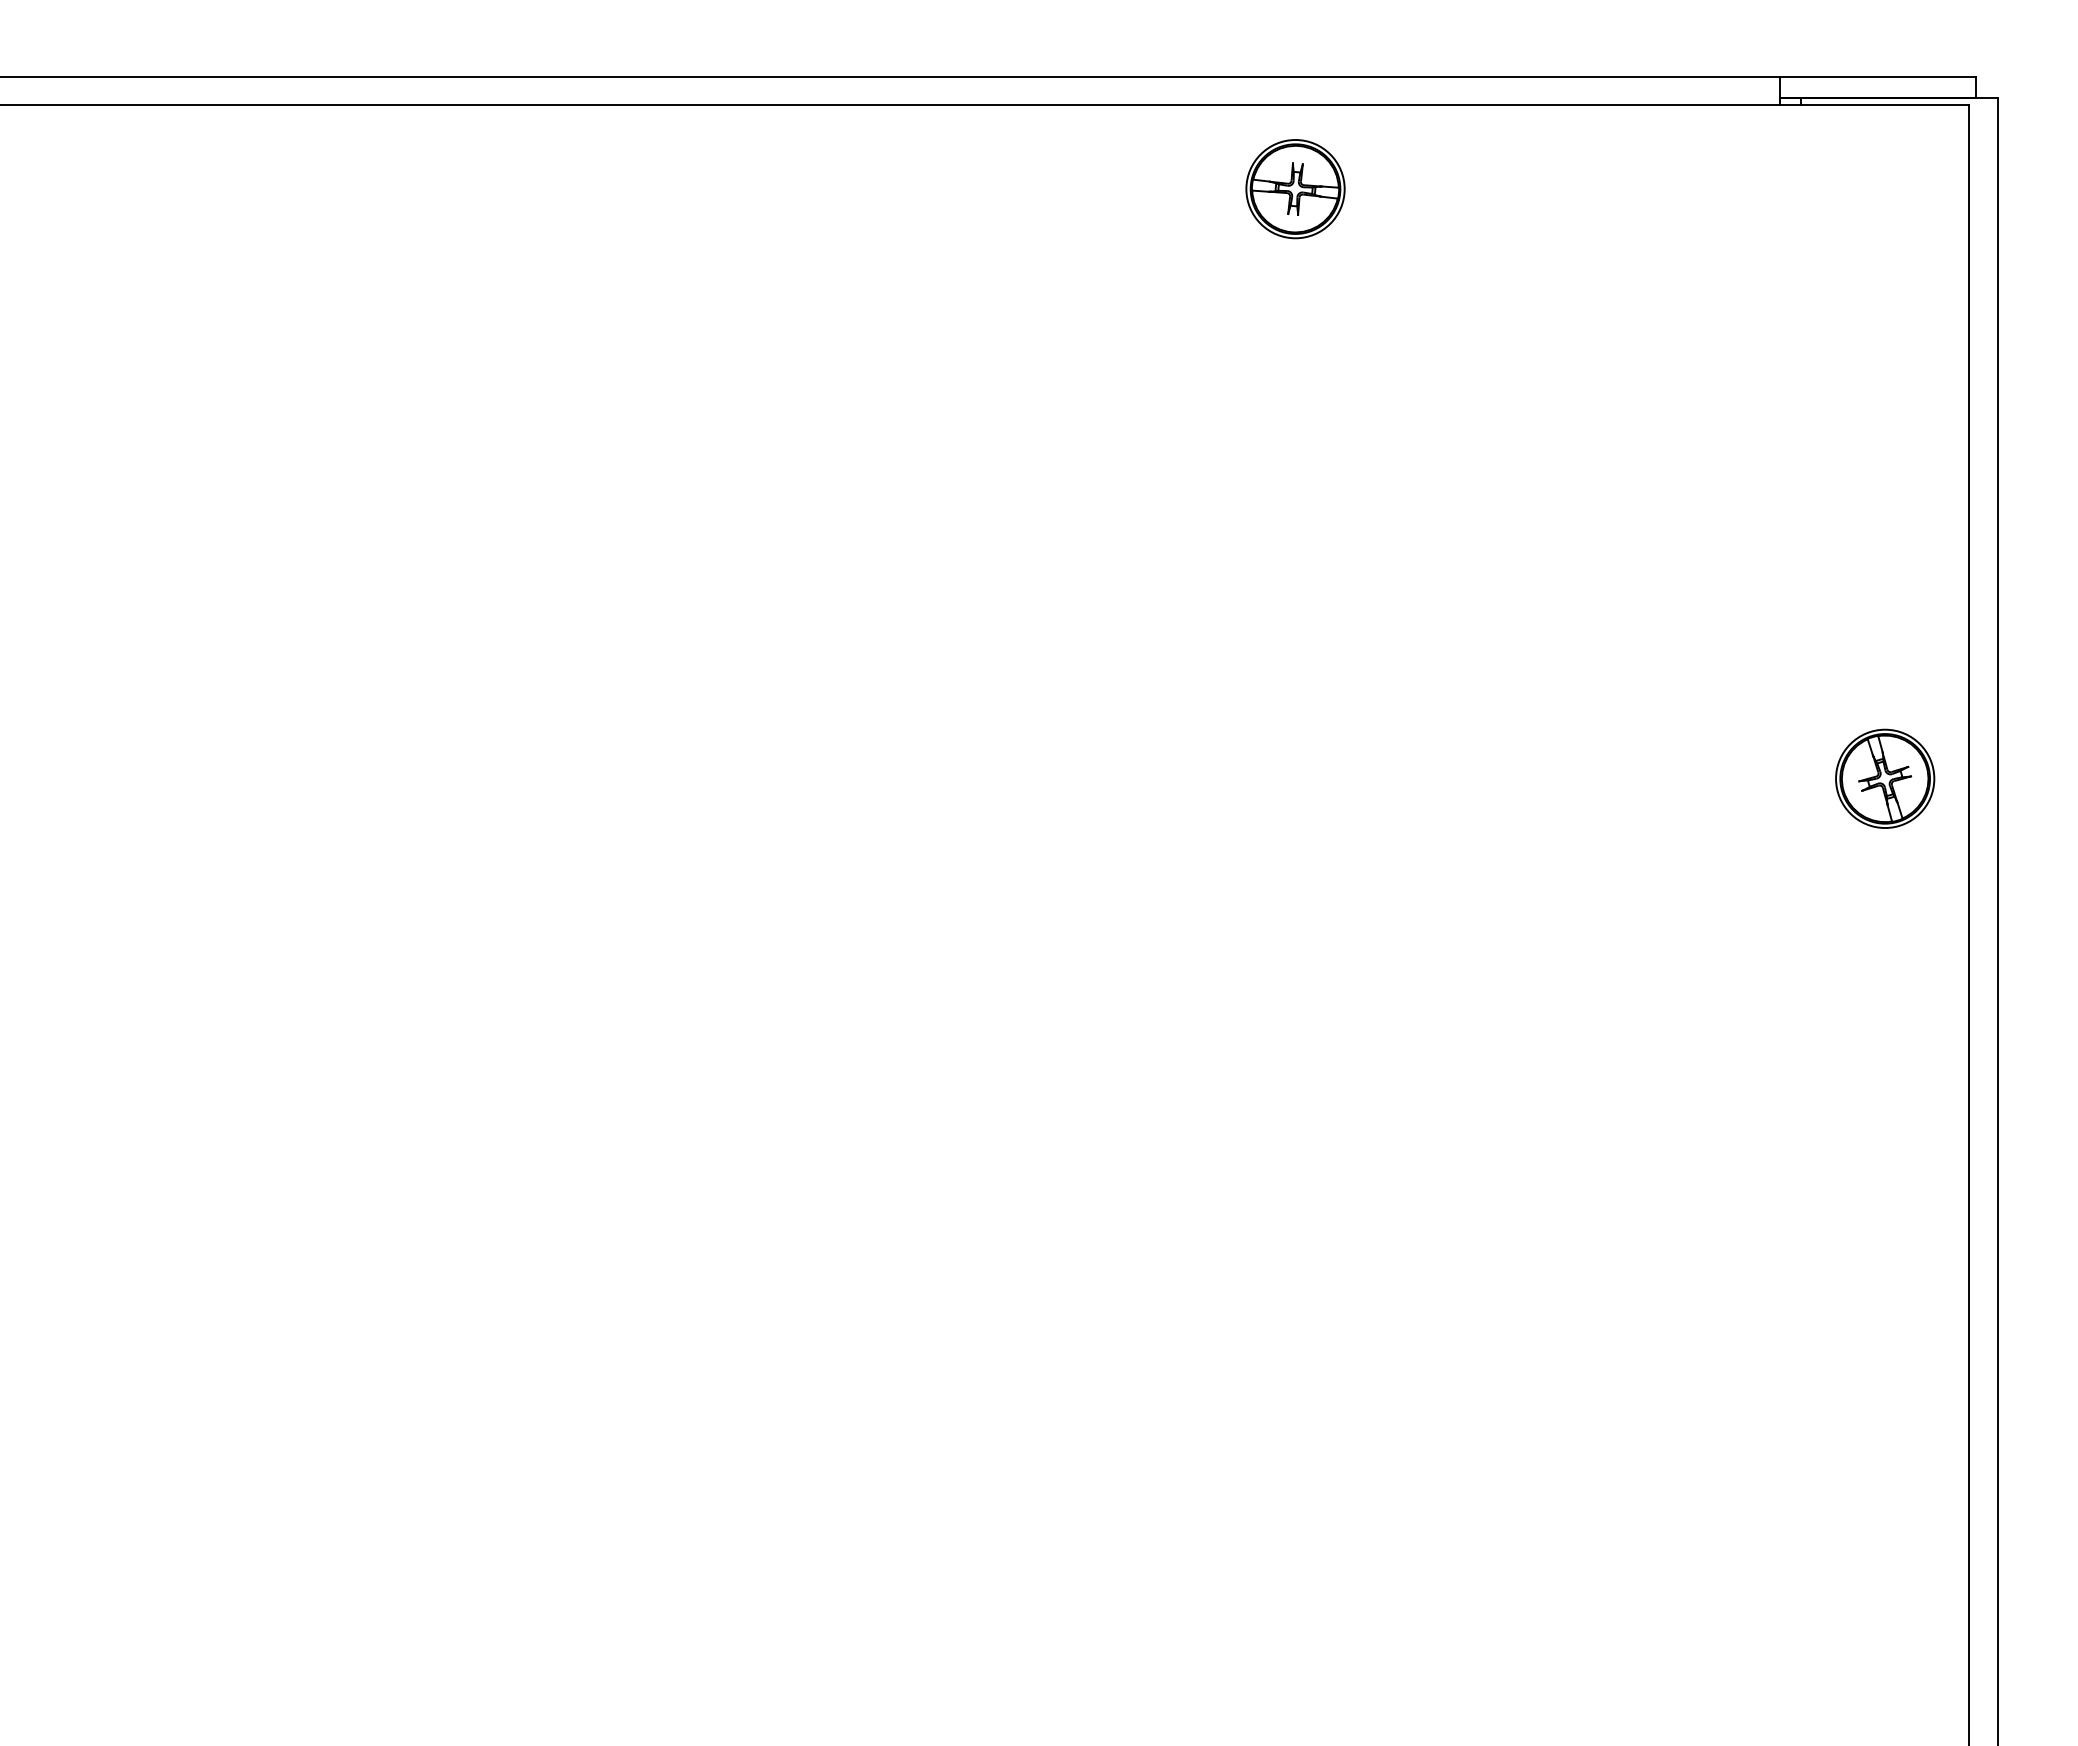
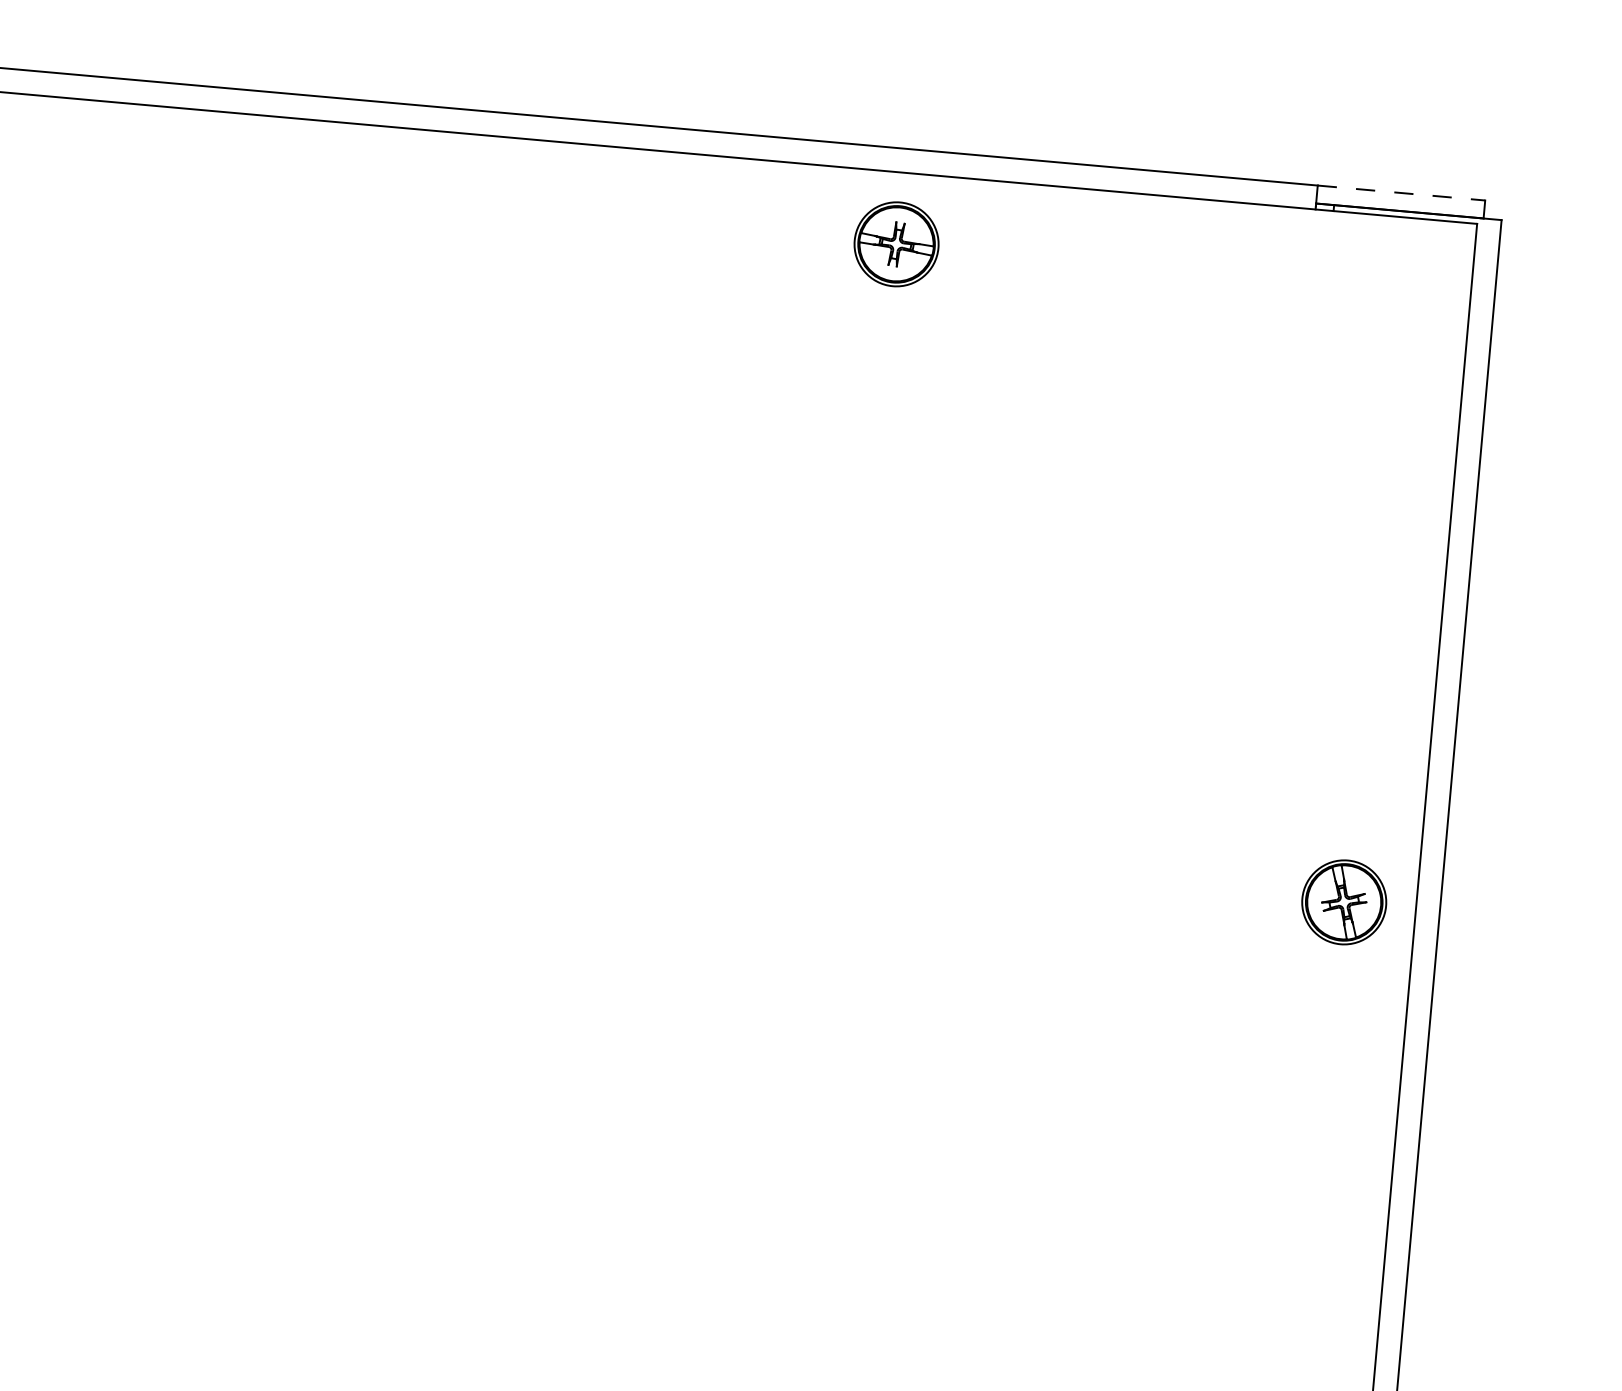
line: (1878, 76) -> (1401, 192), solid -> dashed
part: (1885, 778) -> (1344, 902), moved

